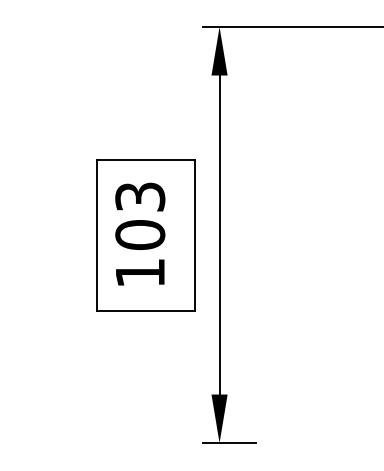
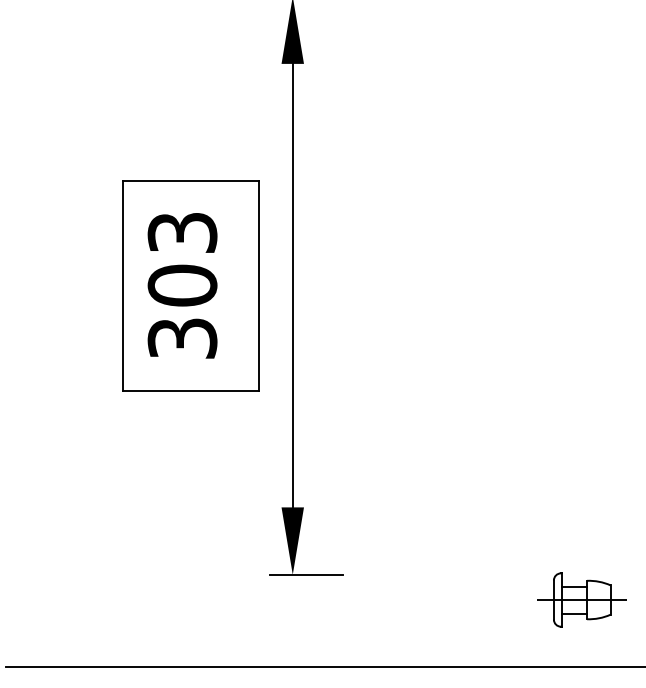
text: (140, 273) -> (182, 338), 103 -> 303

